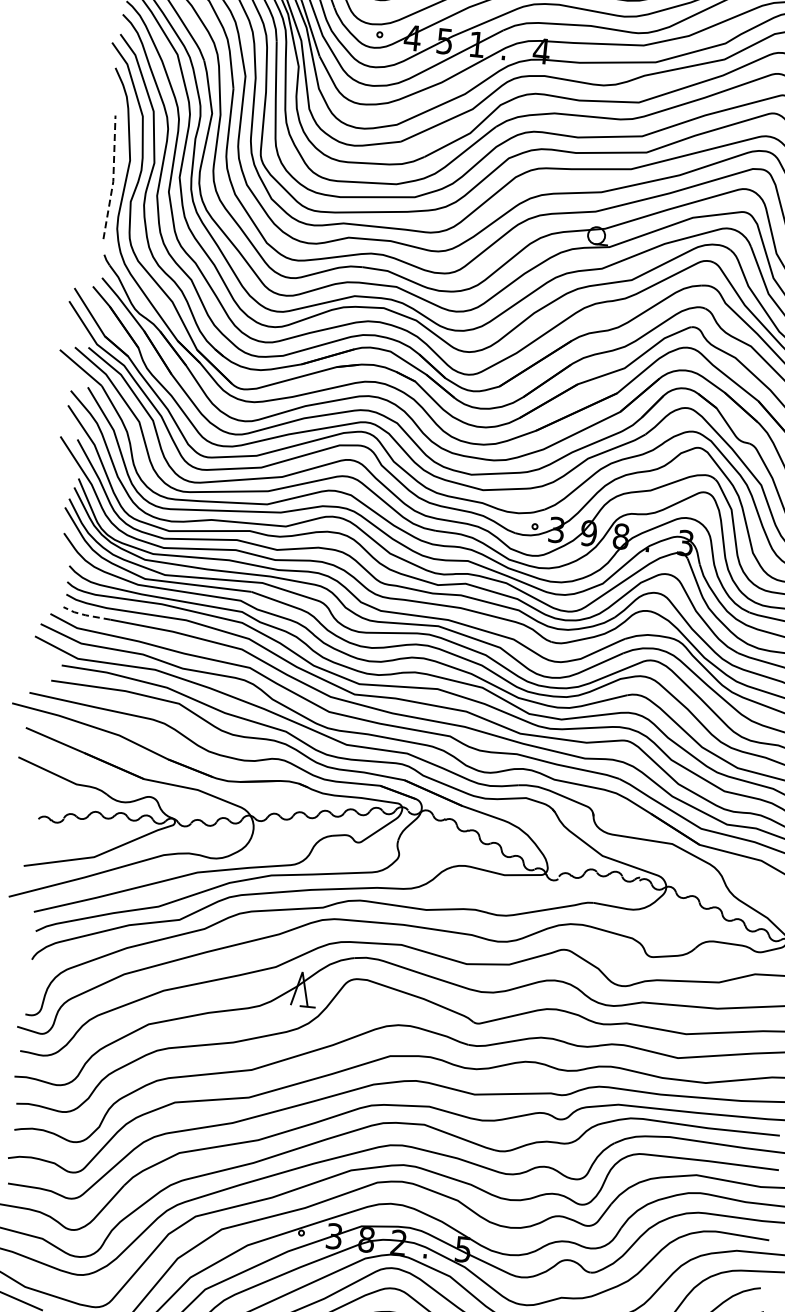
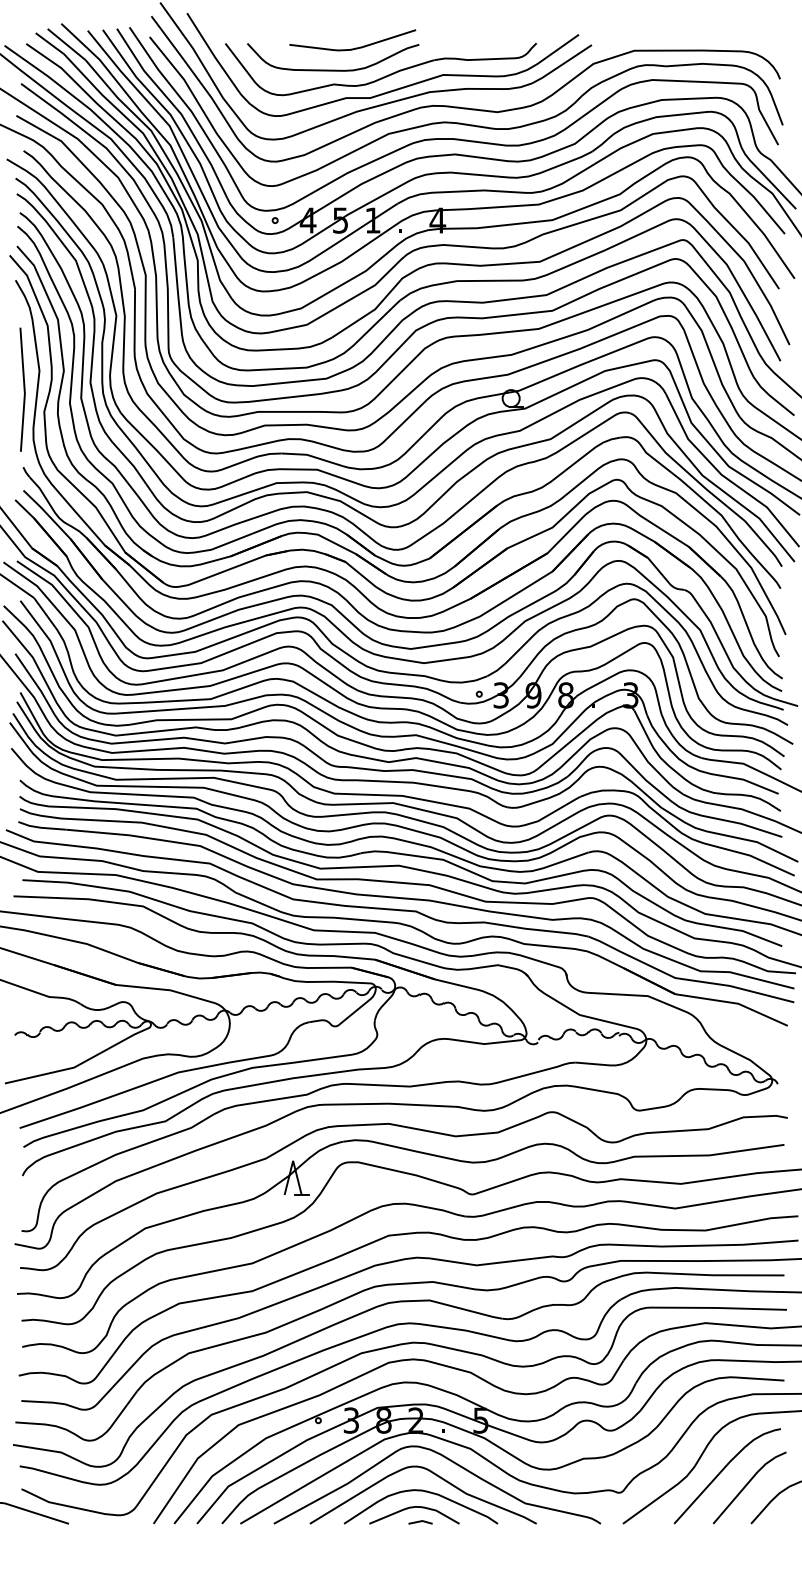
line: (113, 177) -> (24, 389), dashed -> solid
line: (85, 614) -> (41, 827), dashed -> solid

